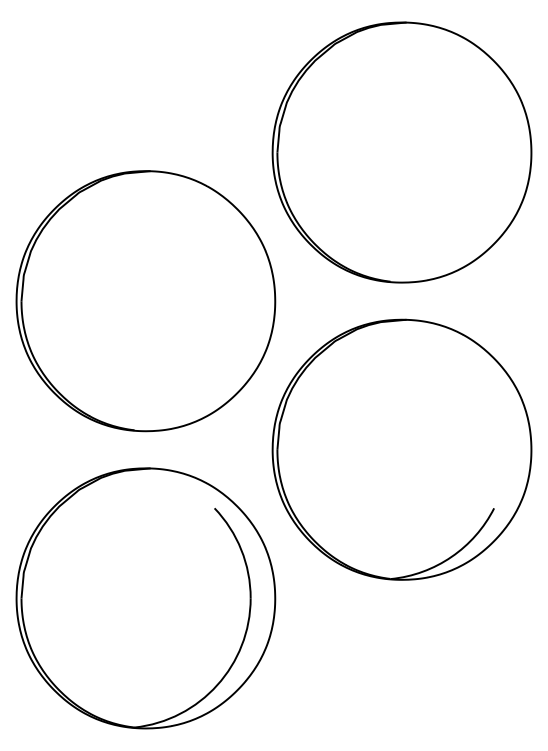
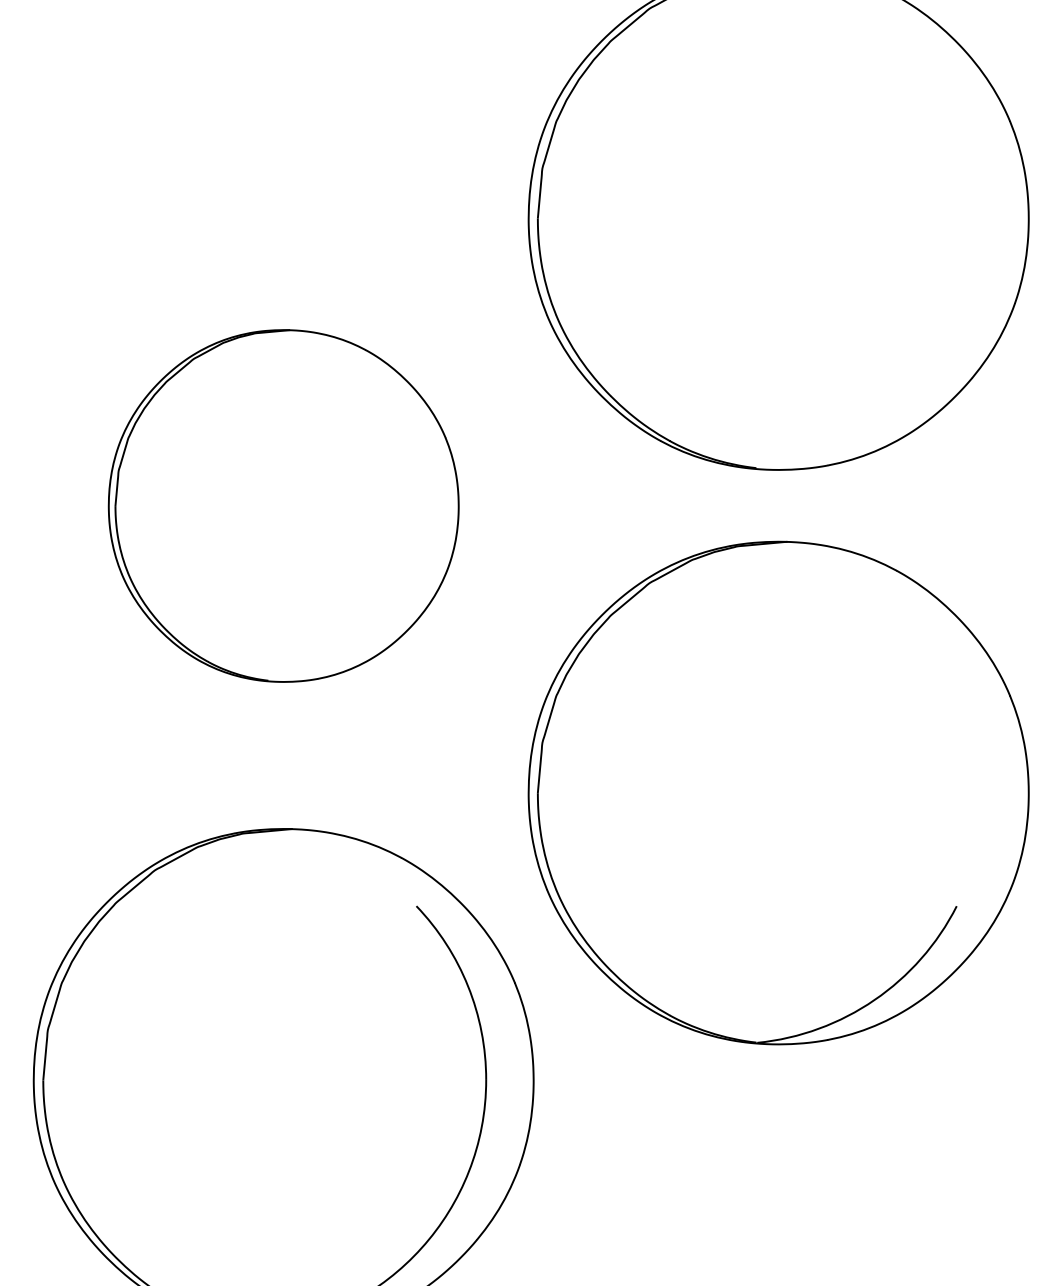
part: (145, 301) -> (282, 506), size x0.7

